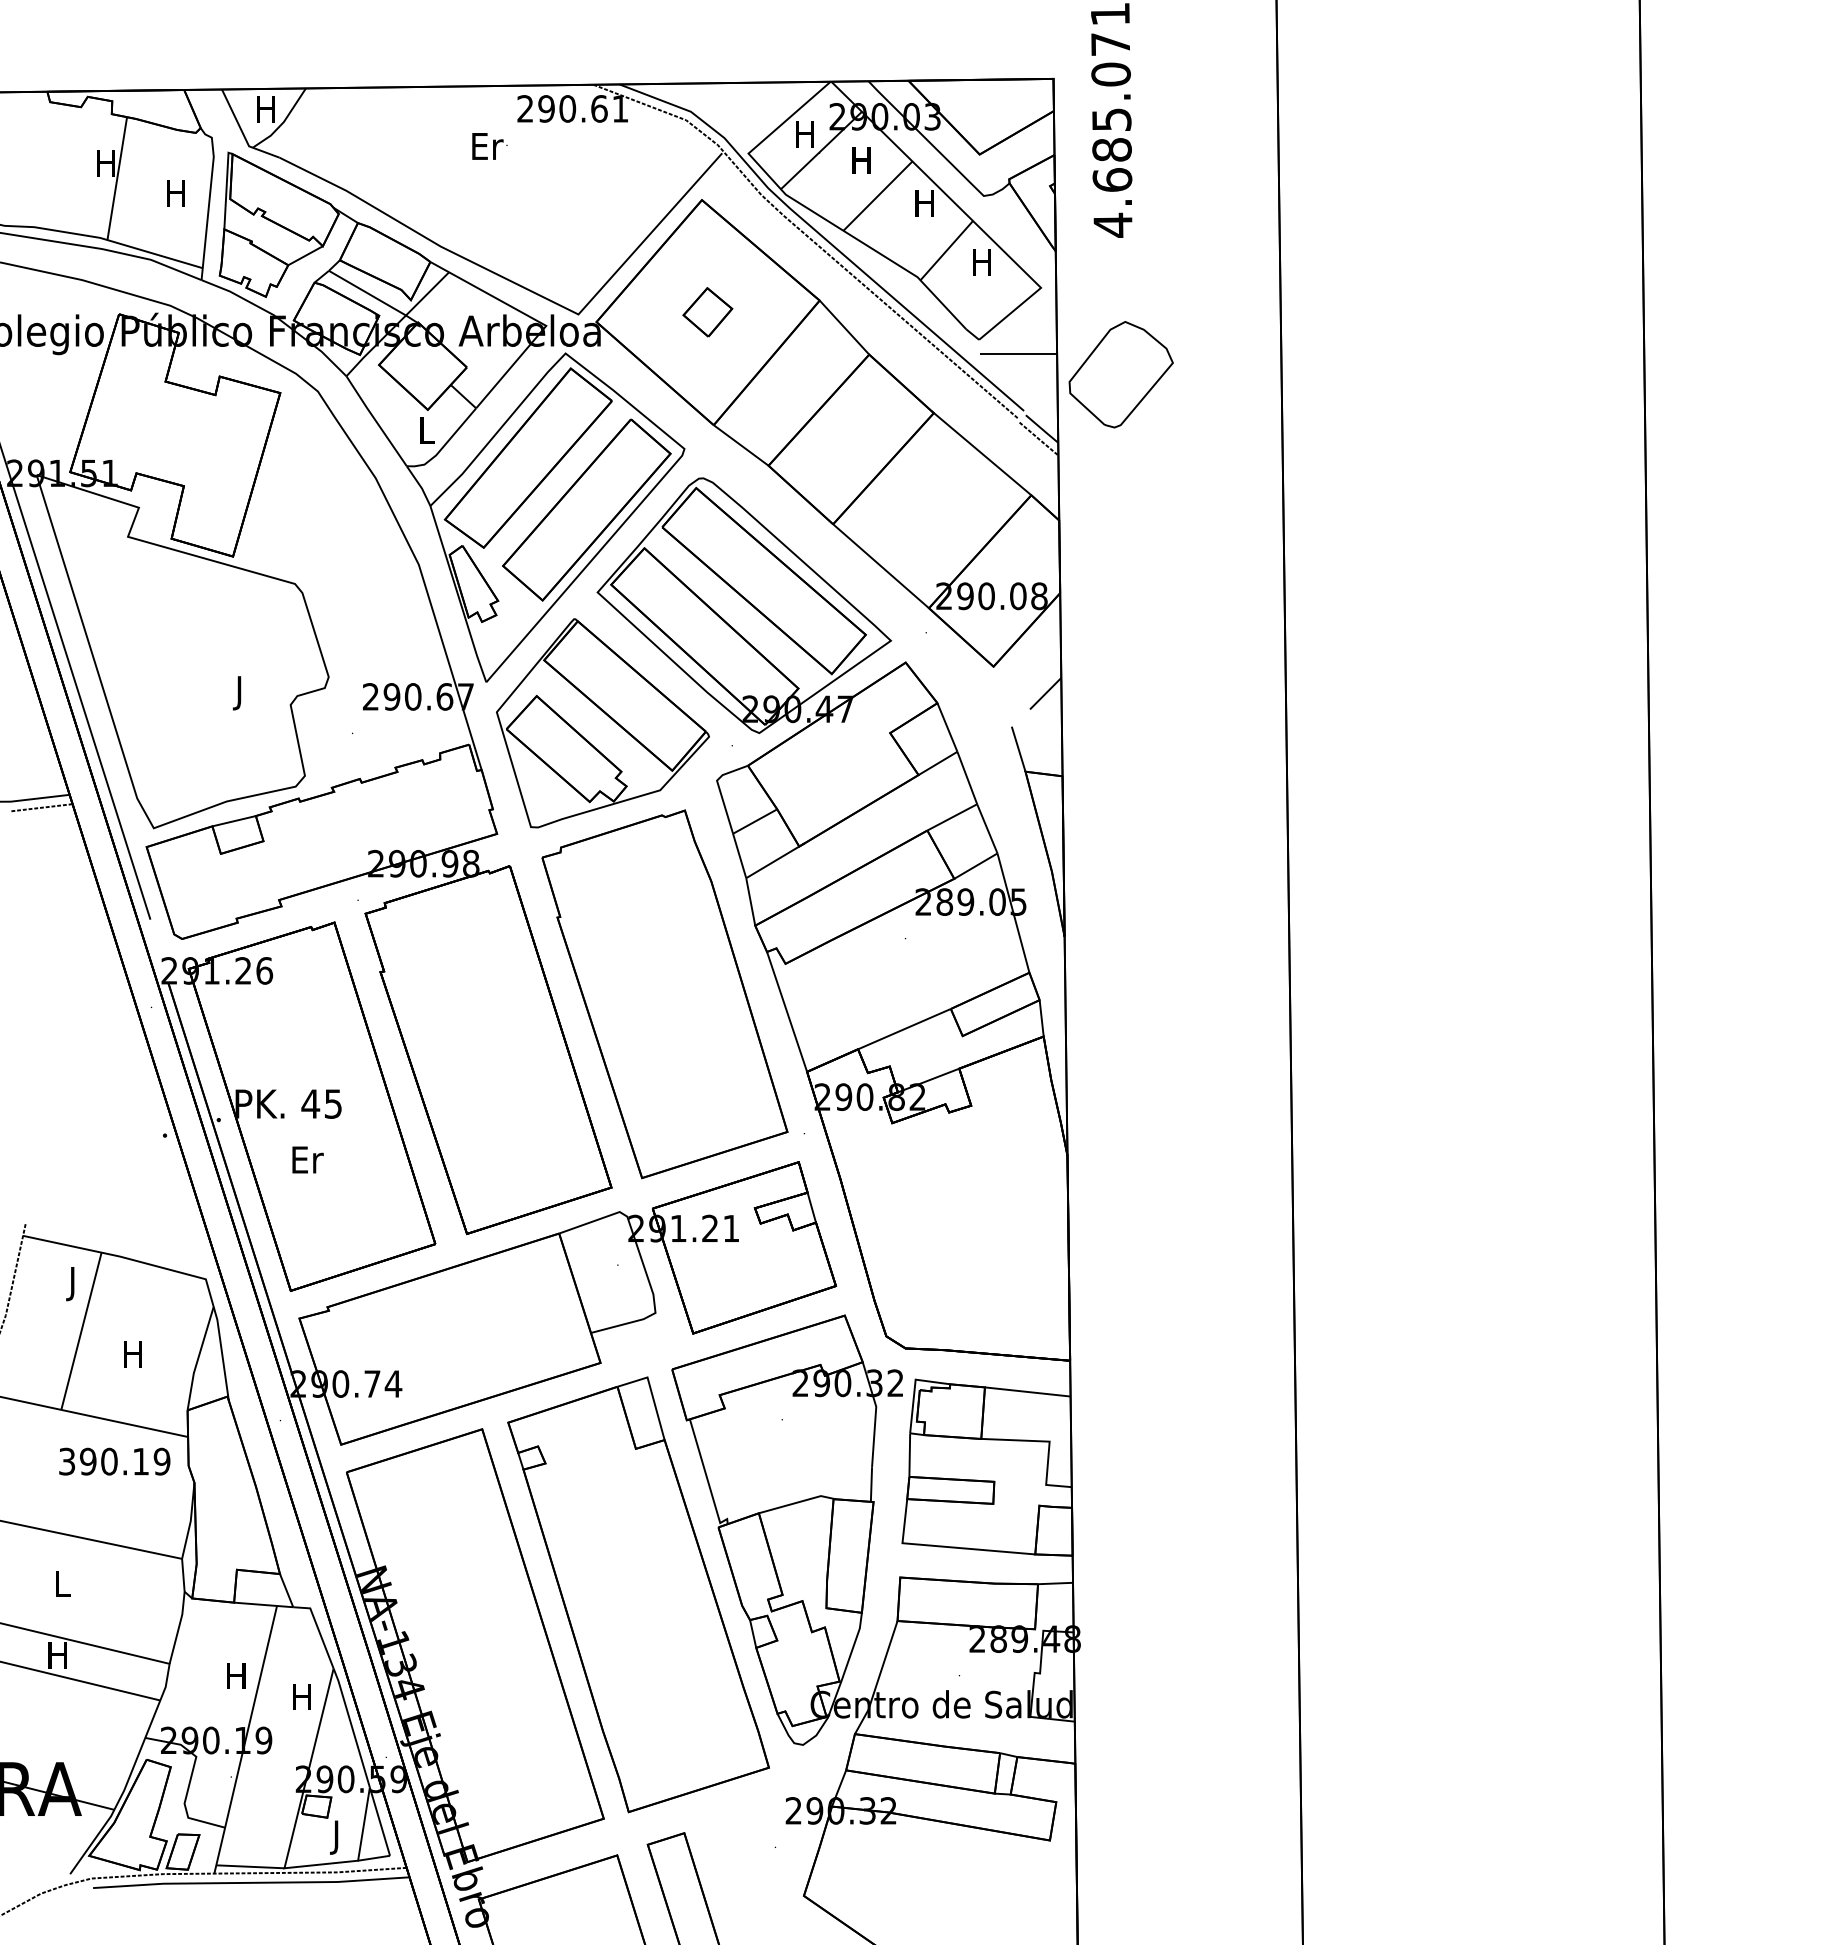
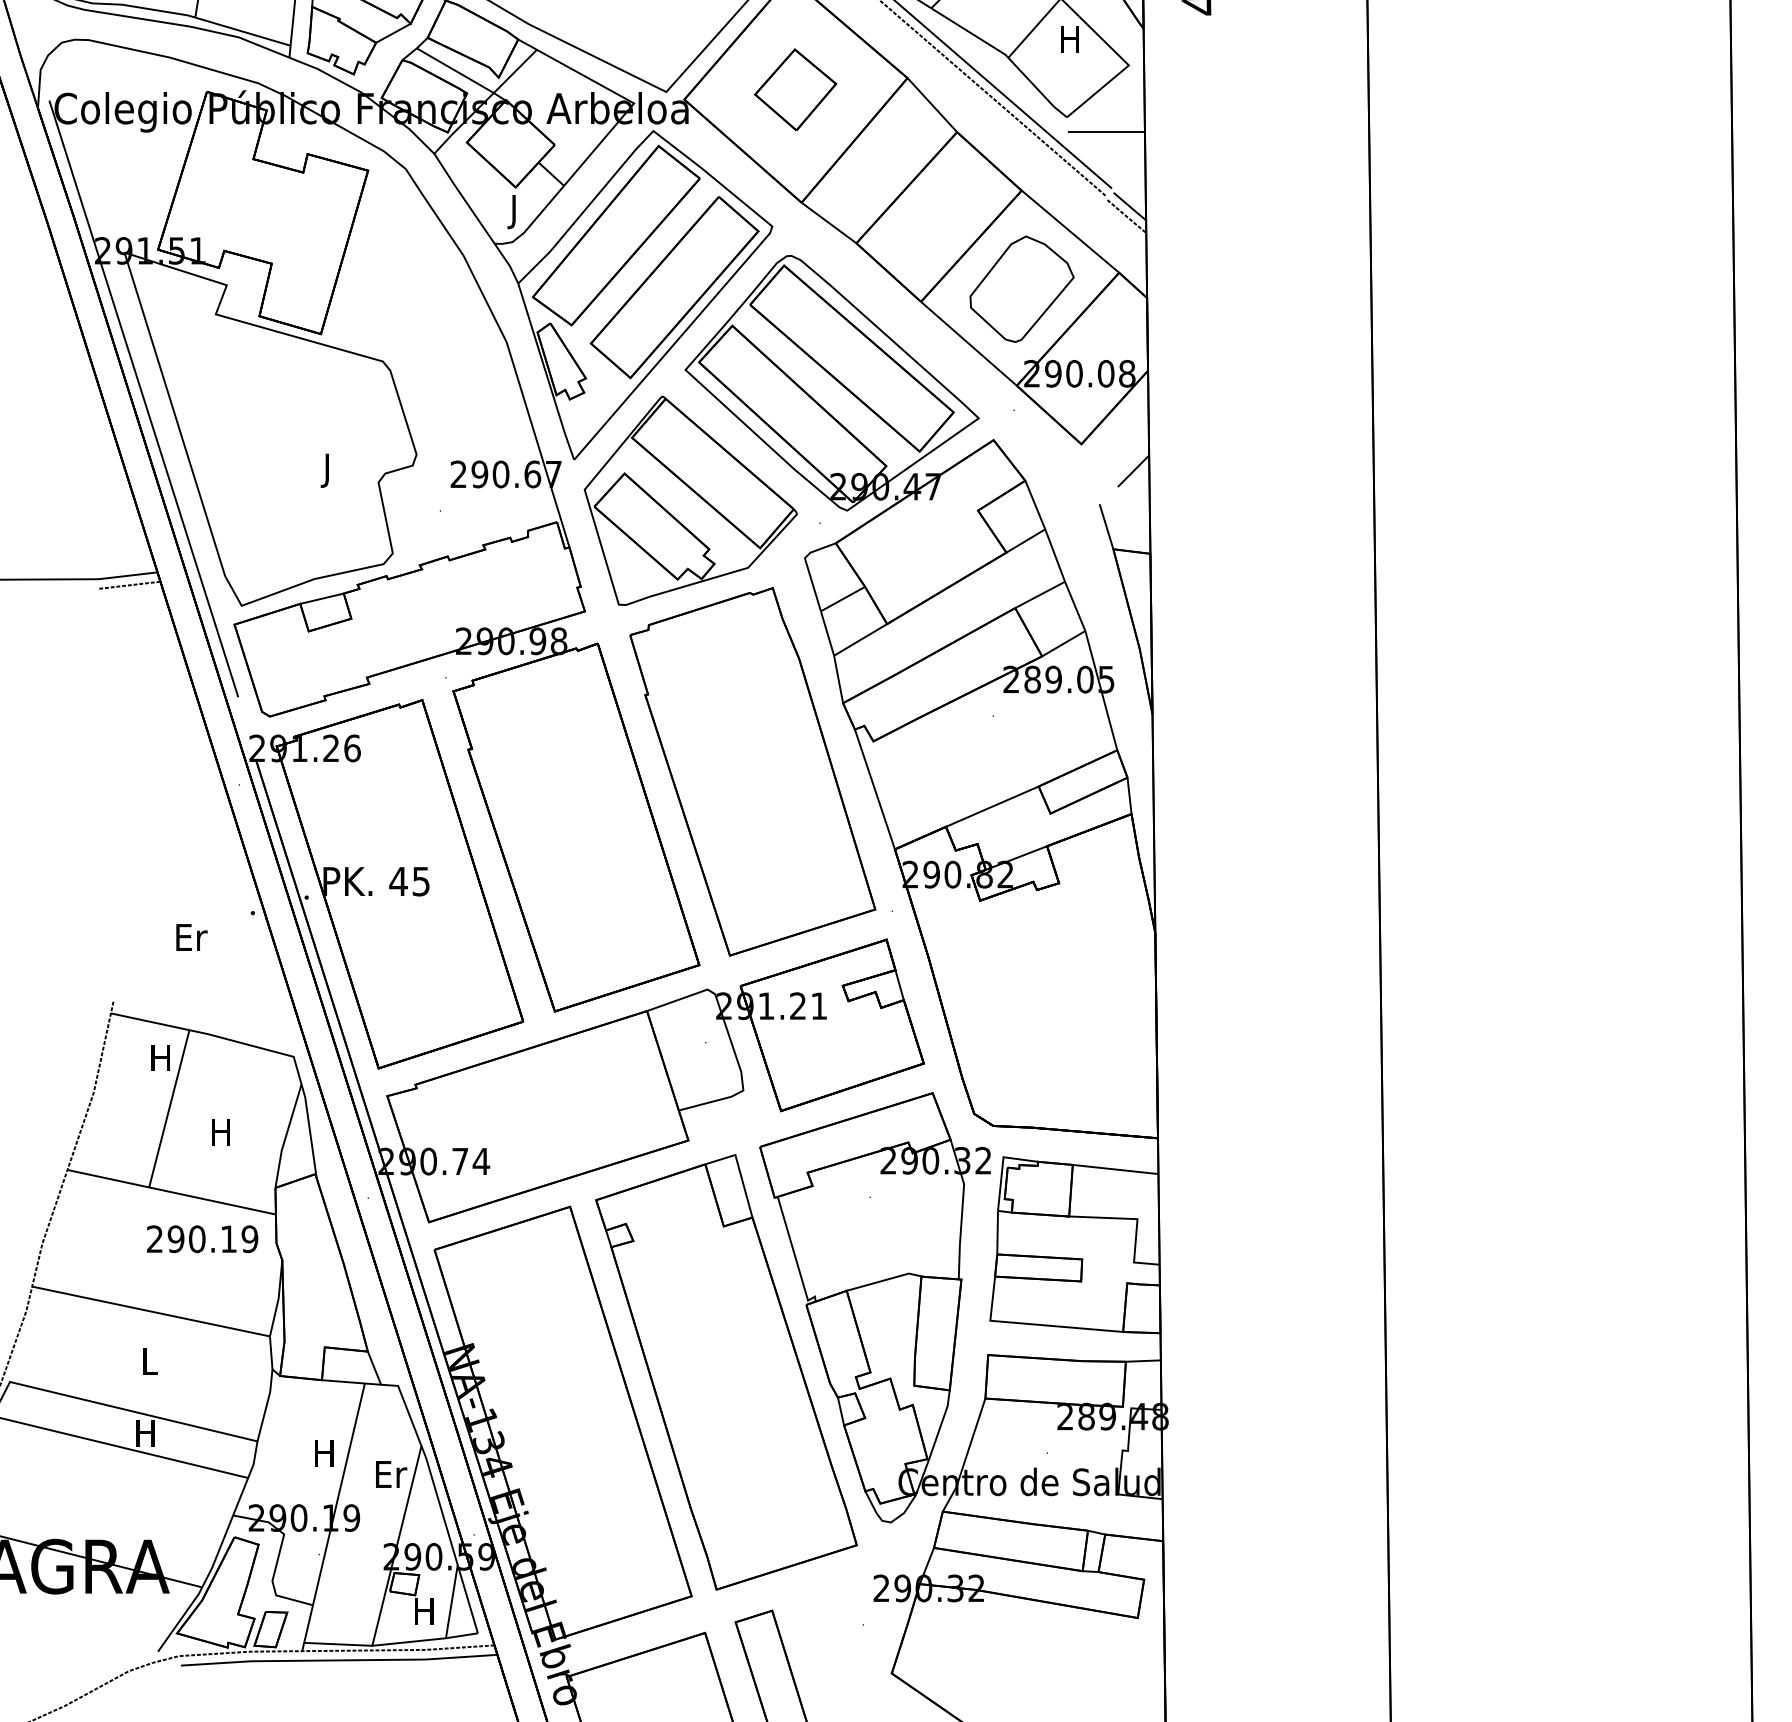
part: (707, 312) -> (795, 90), size x1.67
part: (1120, 374) -> (1021, 289), moved
text: (426, 434) -> (514, 212), L -> J
text: (307, 1159) -> (191, 937), moved
text: (72, 1284) -> (160, 1062), J -> H
text: (67, 1461) -> (155, 1239), 390.19 -> 290.19
text: (303, 1696) -> (391, 1474), H -> Er
text: (336, 1837) -> (424, 1615), J -> H

